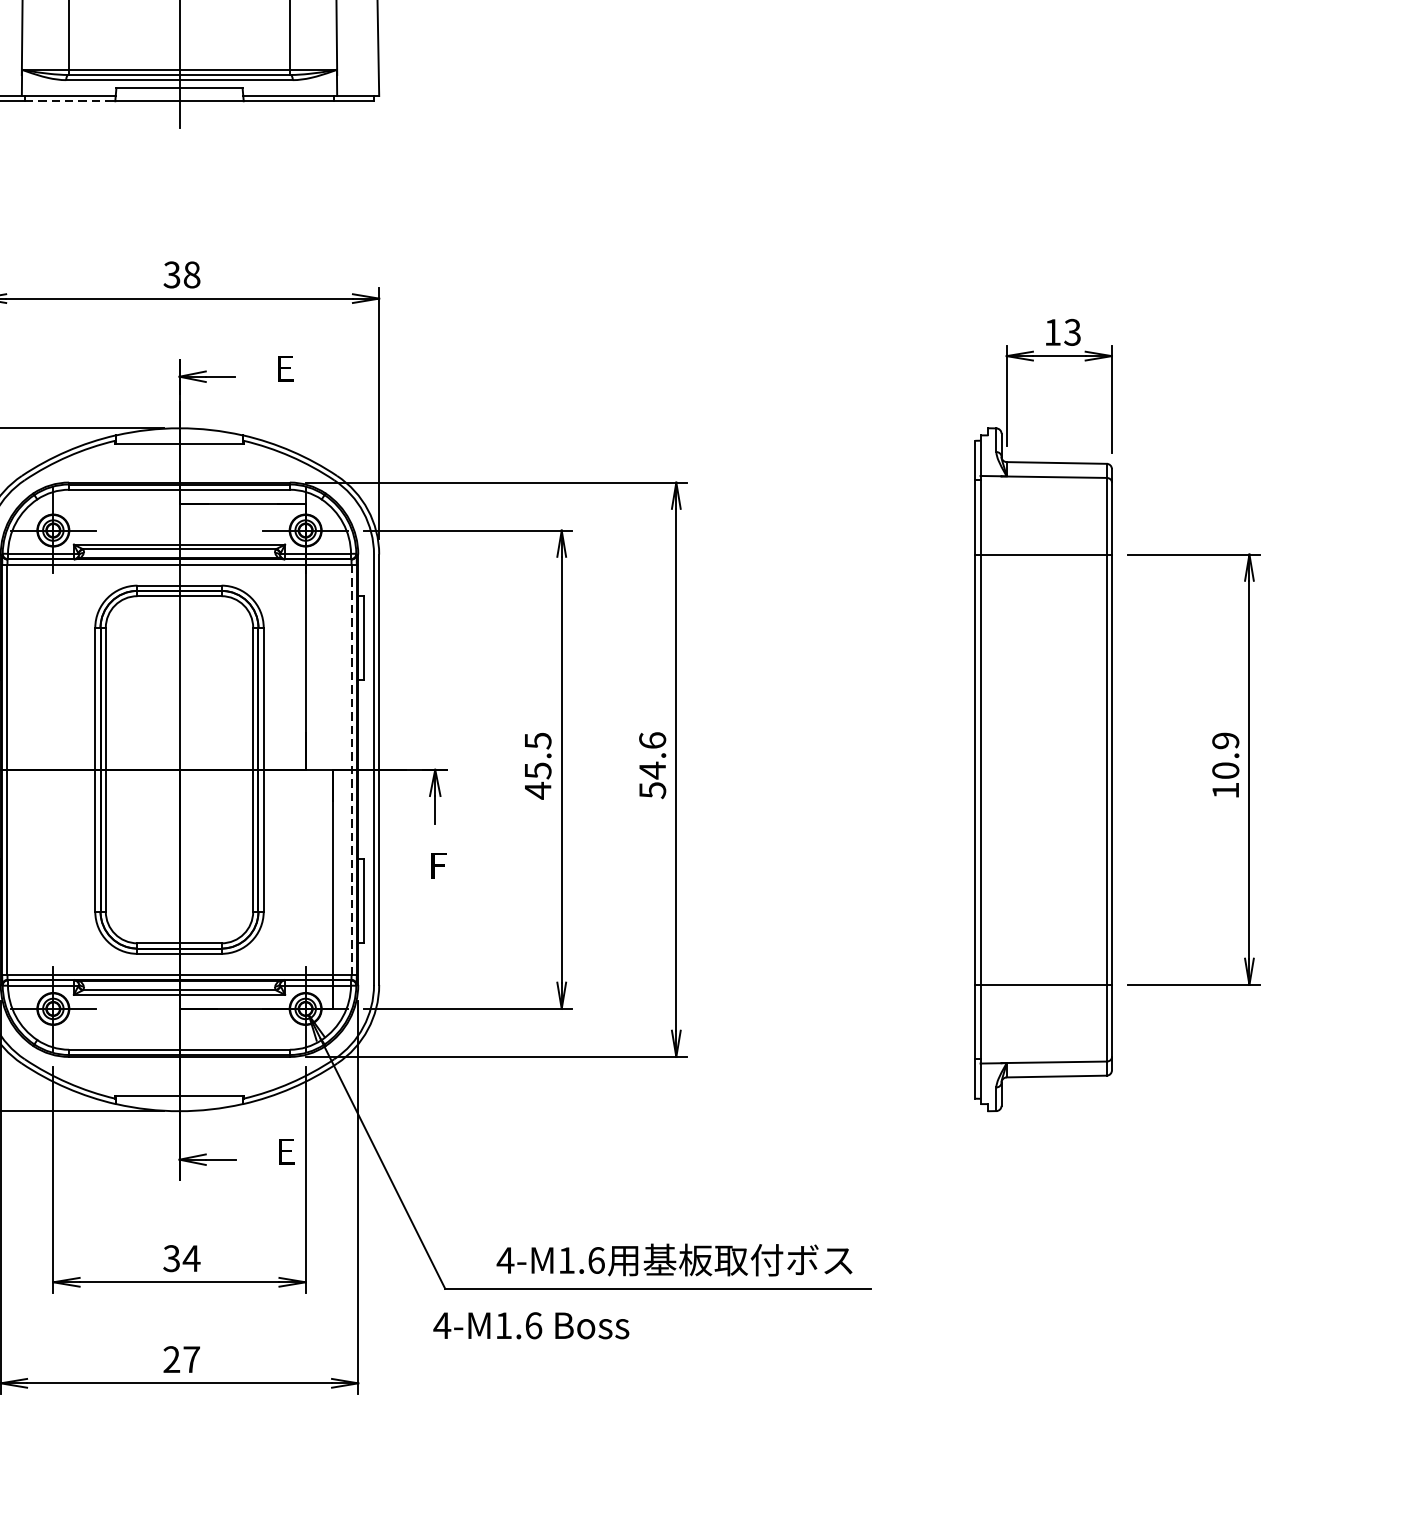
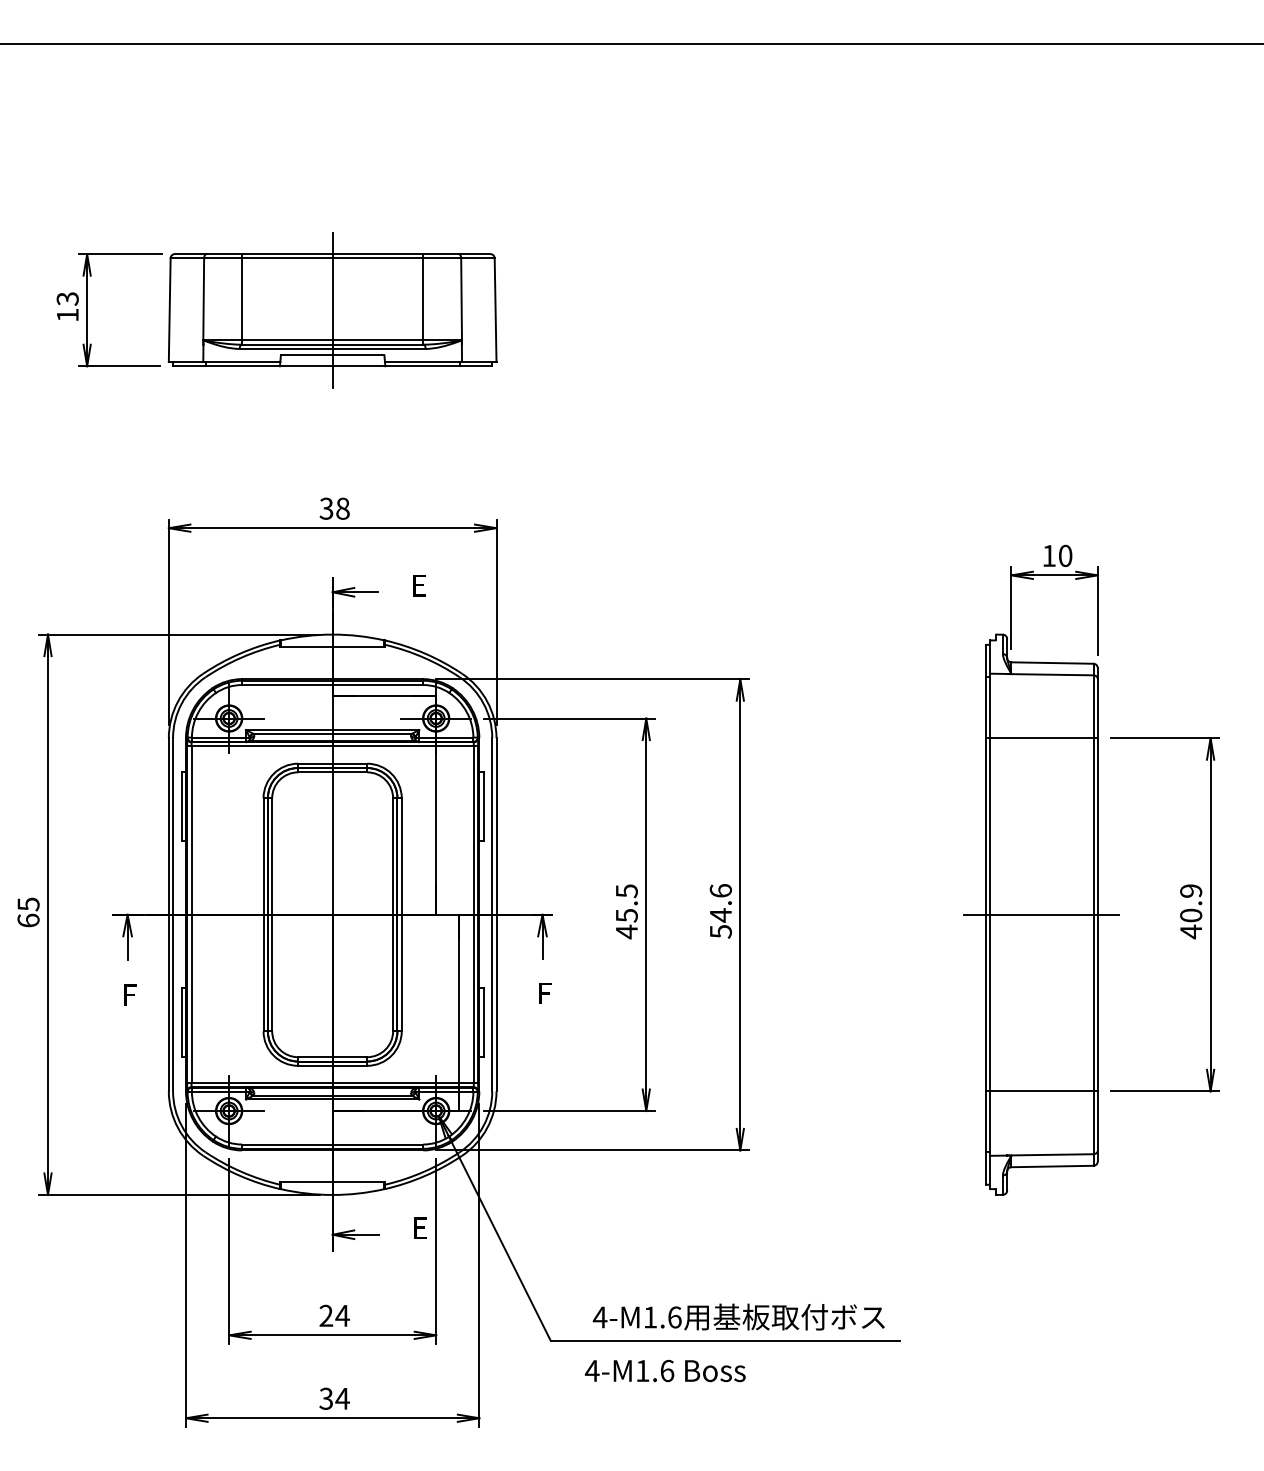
line: (70, 101) -> (243, 366), dashed -> solid
text: (1072, 331) -> (1065, 555), 13 -> 10
line: (1043, 769) -> (1041, 914), added
line: (351, 770) -> (473, 915), dashed -> solid
text: (1224, 790) -> (1190, 931), 10.9 -> 40.9
text: (172, 1258) -> (326, 1315), 34 -> 24
text: (531, 1325) -> (665, 1370), moved
text: (181, 1359) -> (334, 1398), 27 -> 34

